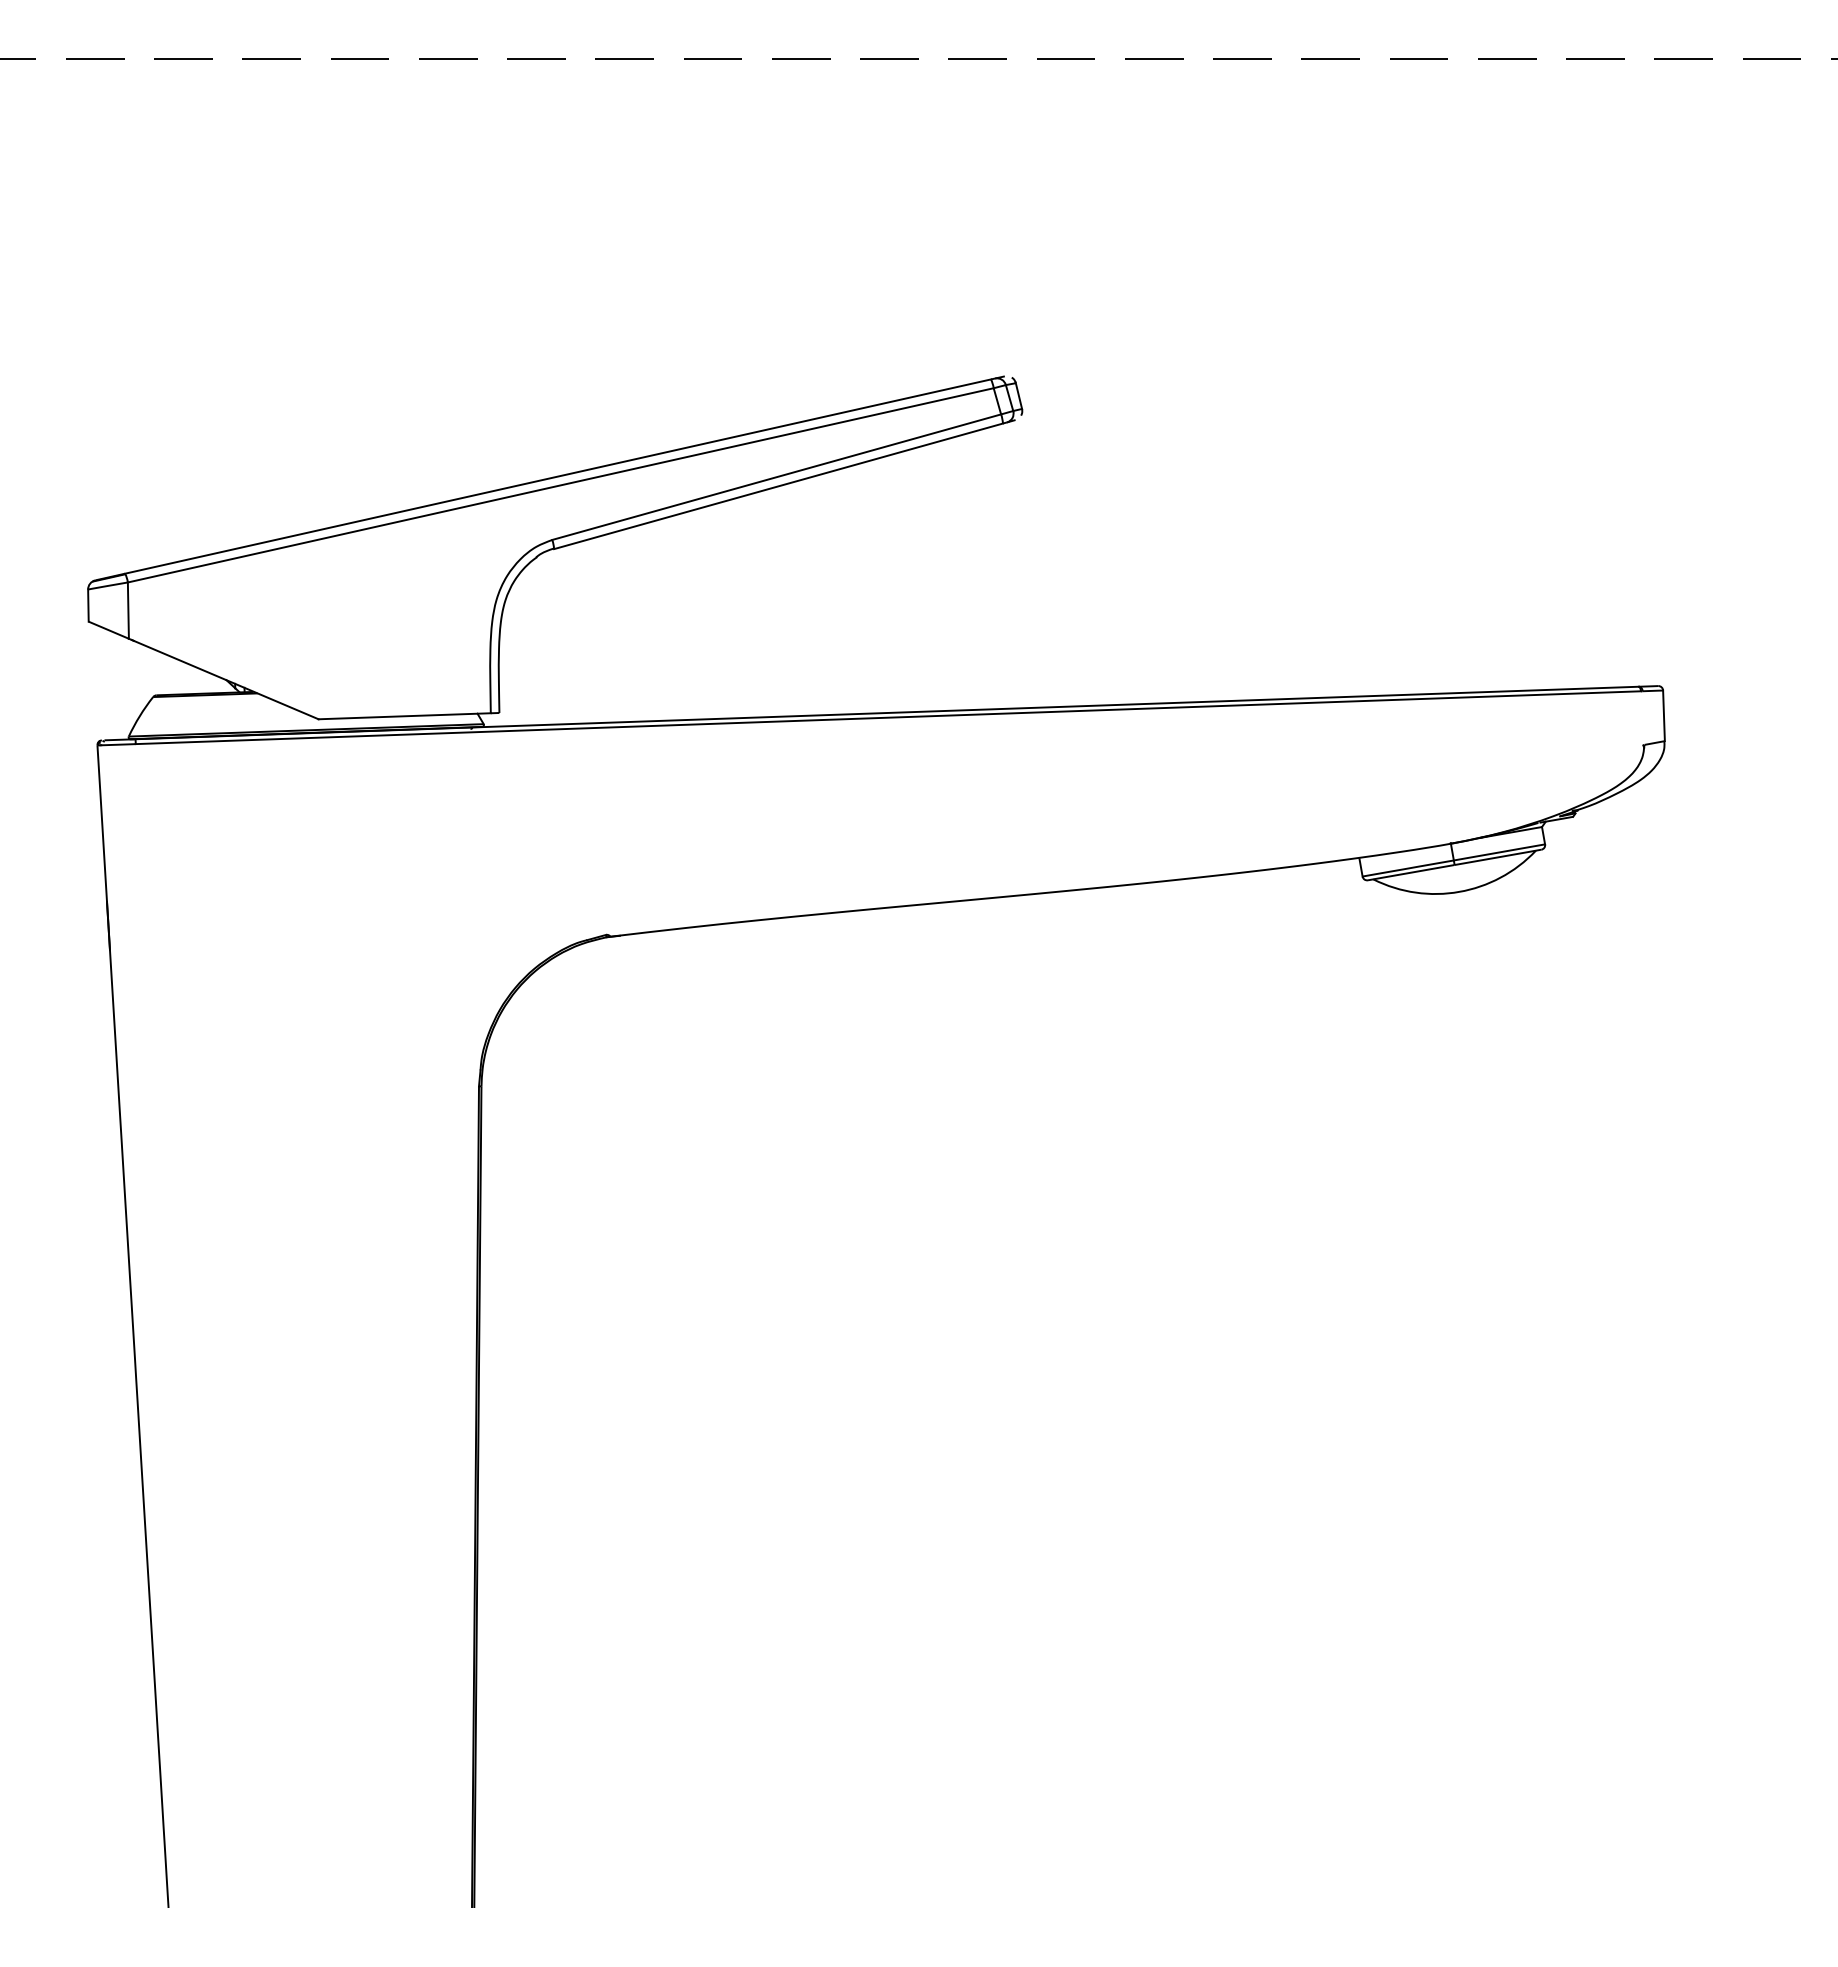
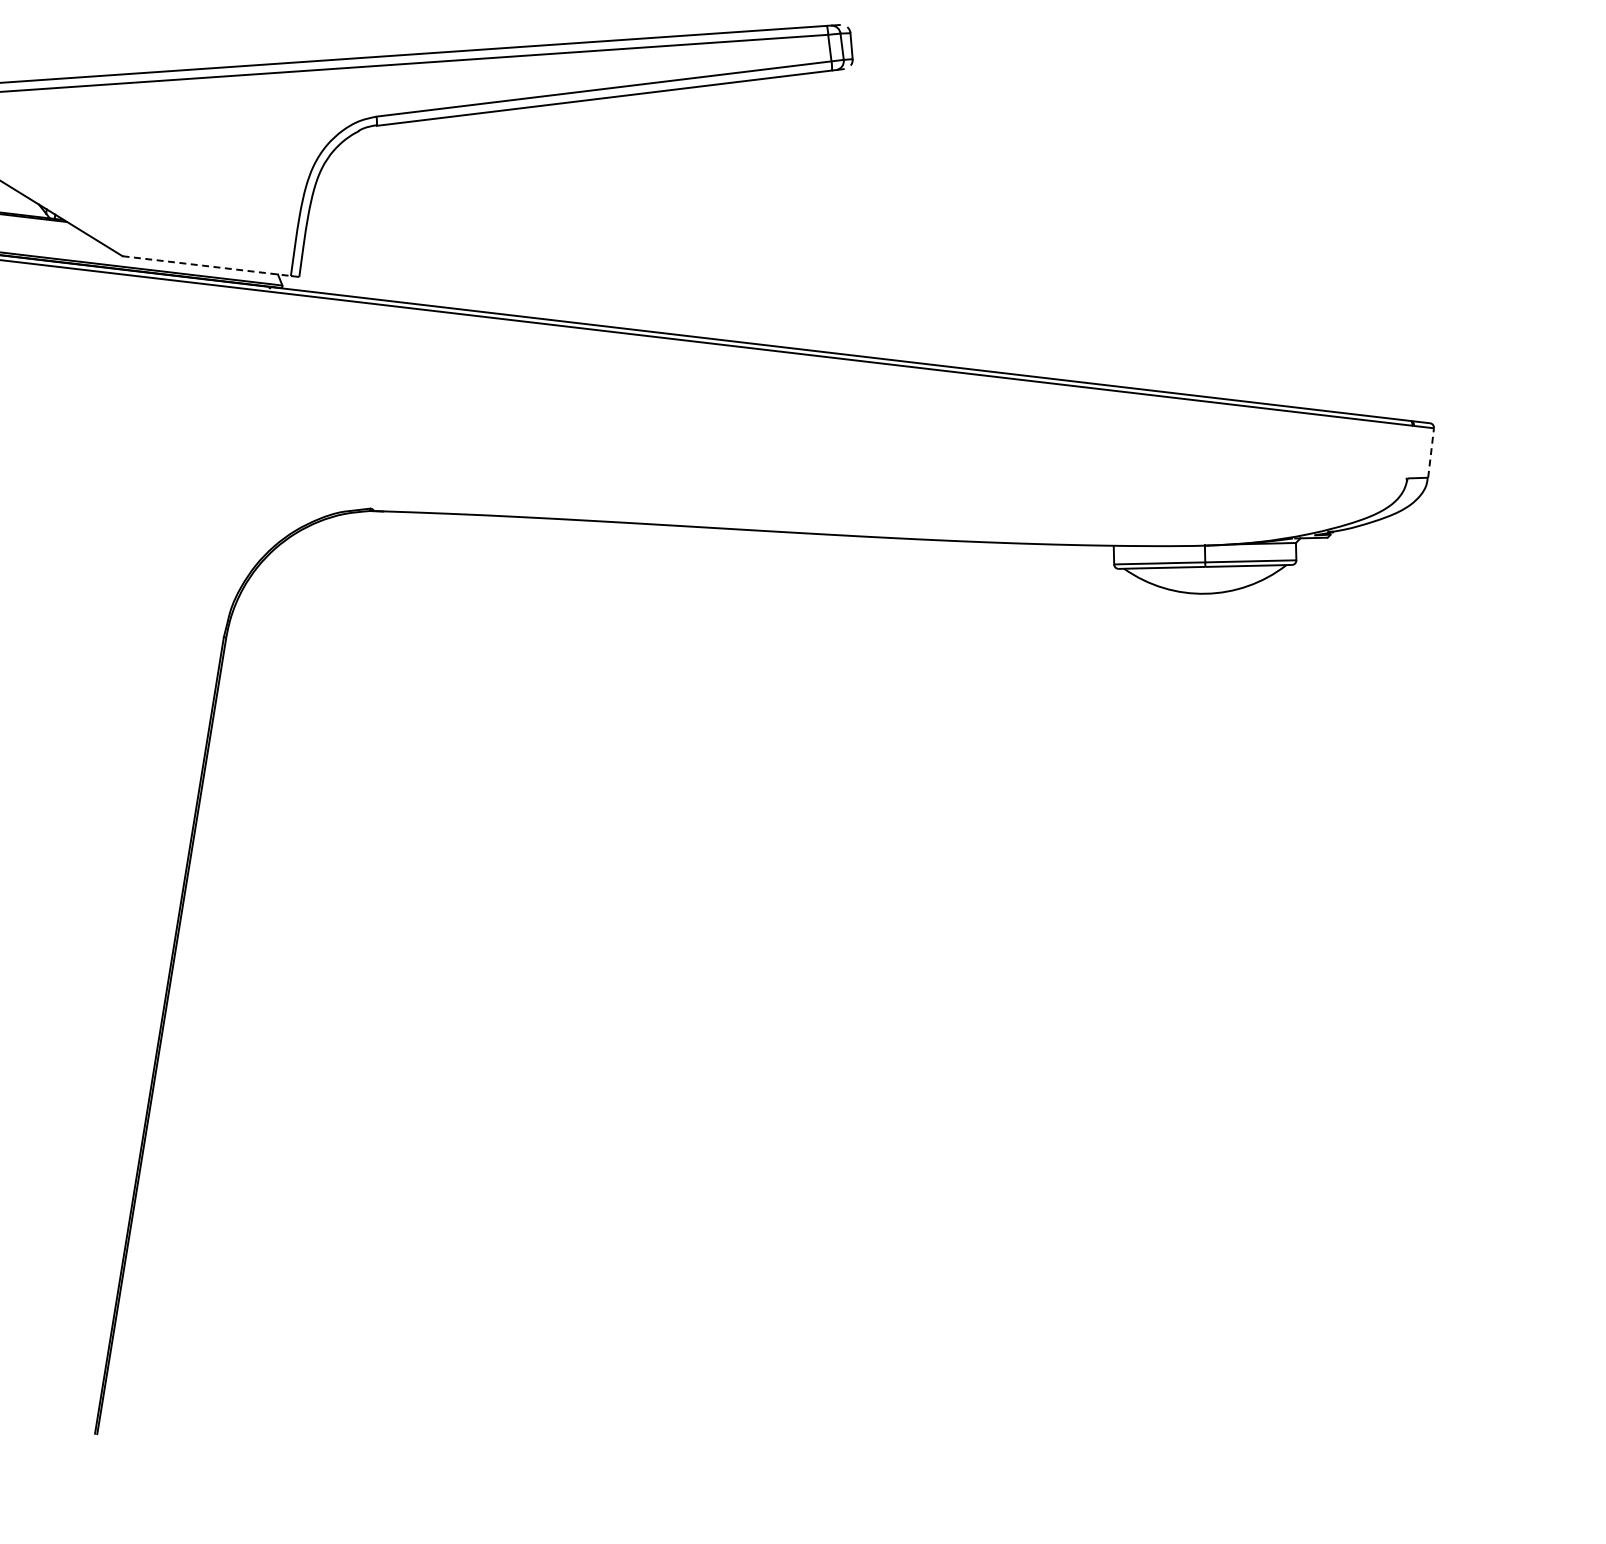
line: (1663, 715) -> (1430, 452), solid -> dashed
line: (405, 716) -> (207, 266), solid -> dashed

